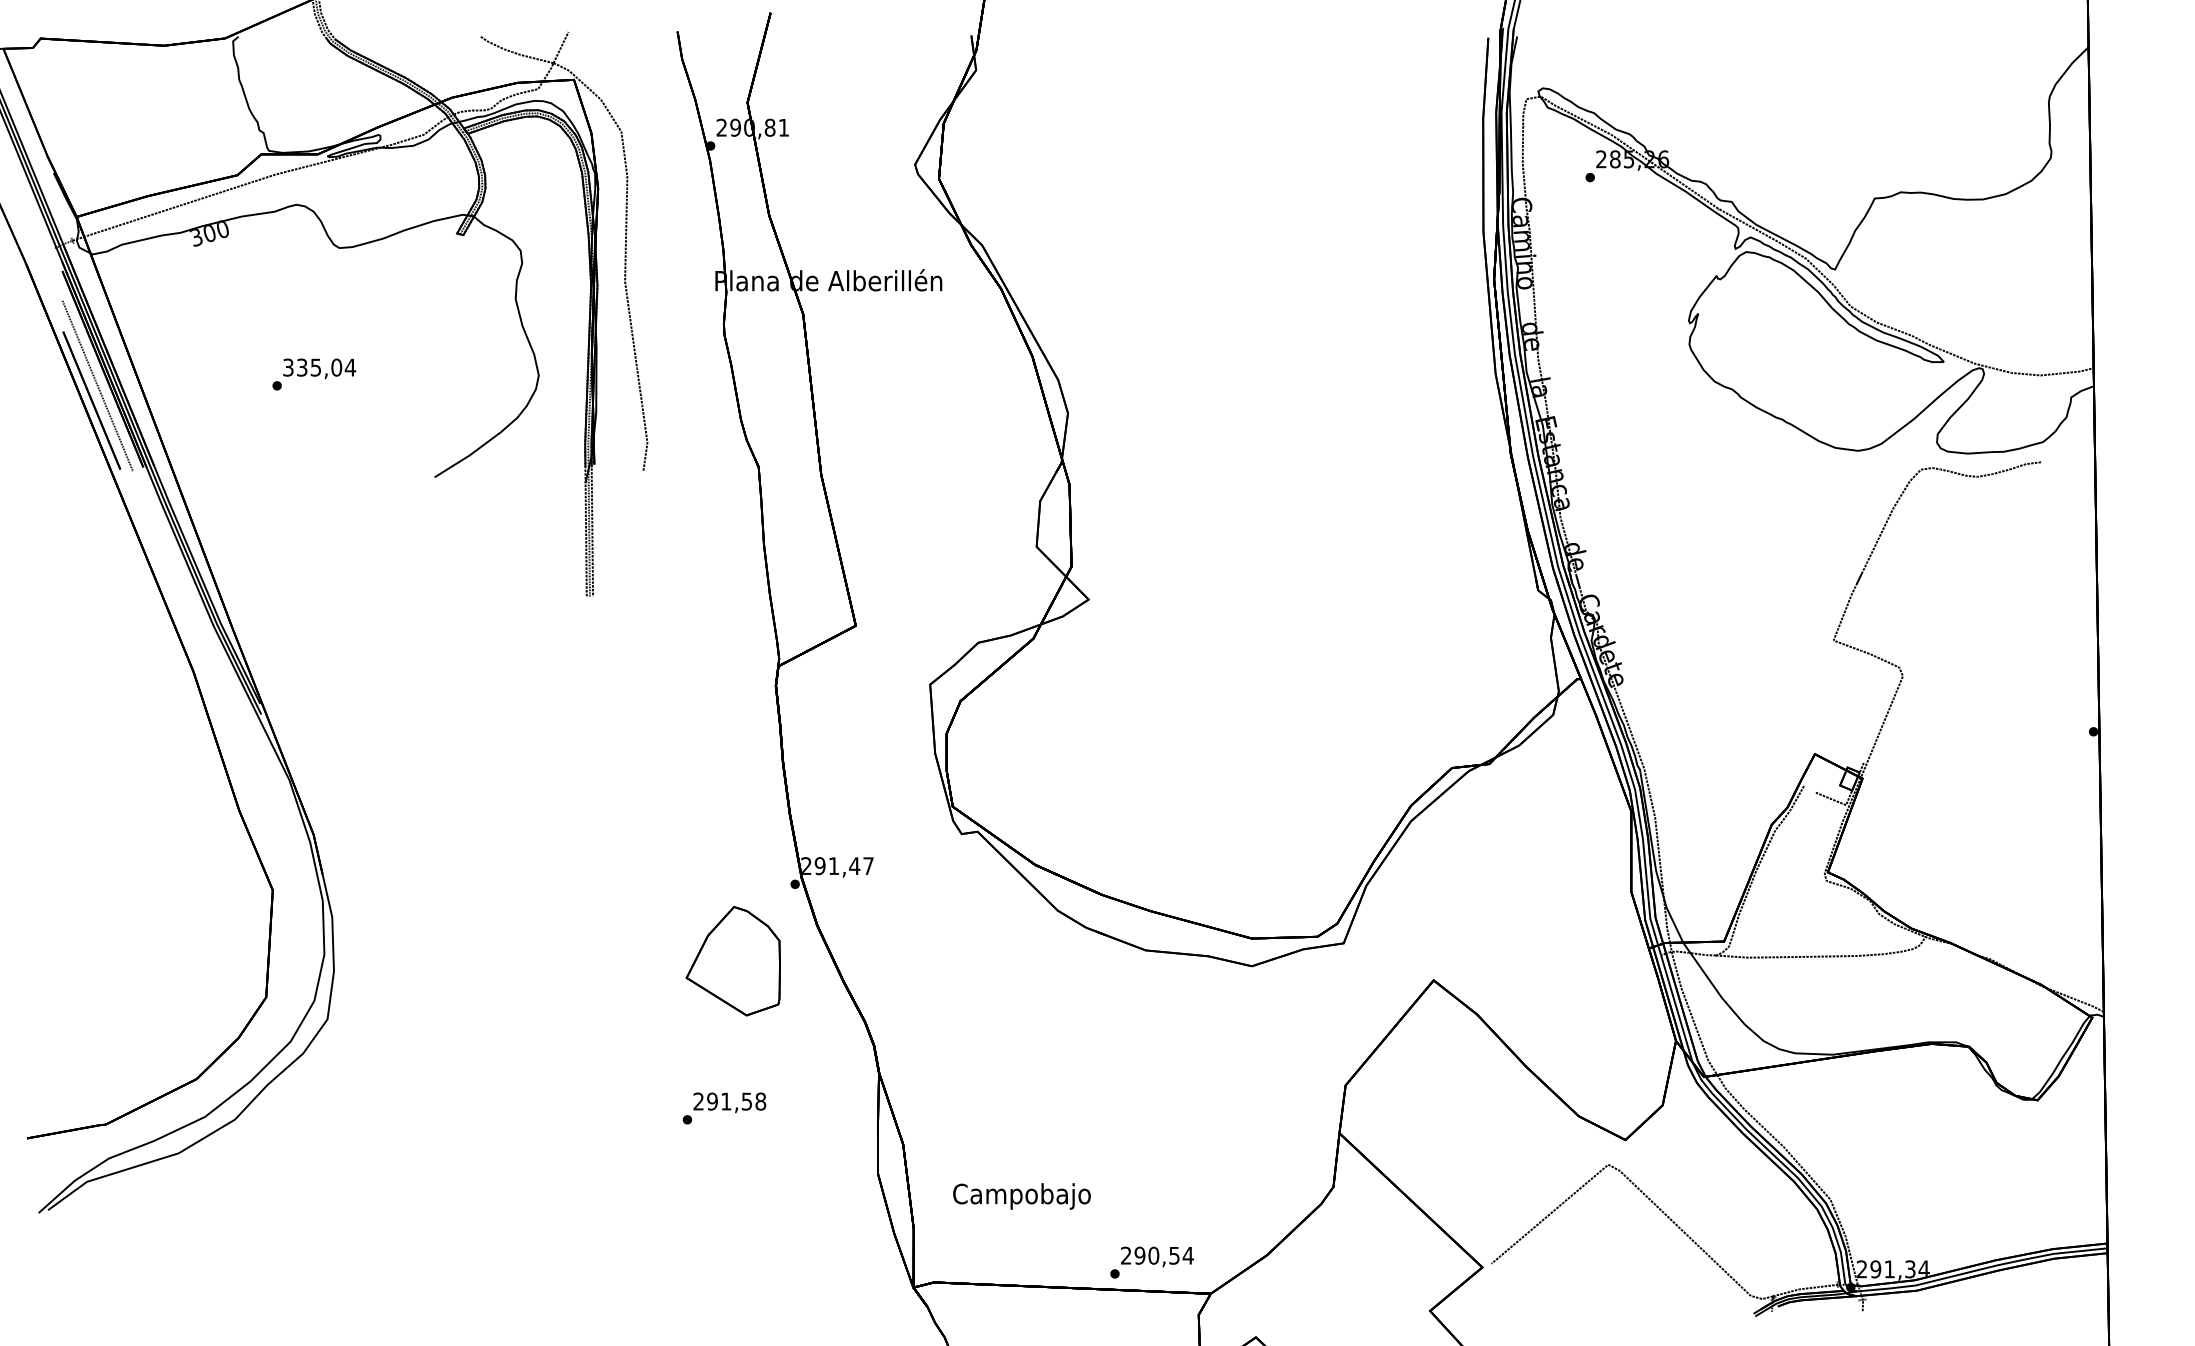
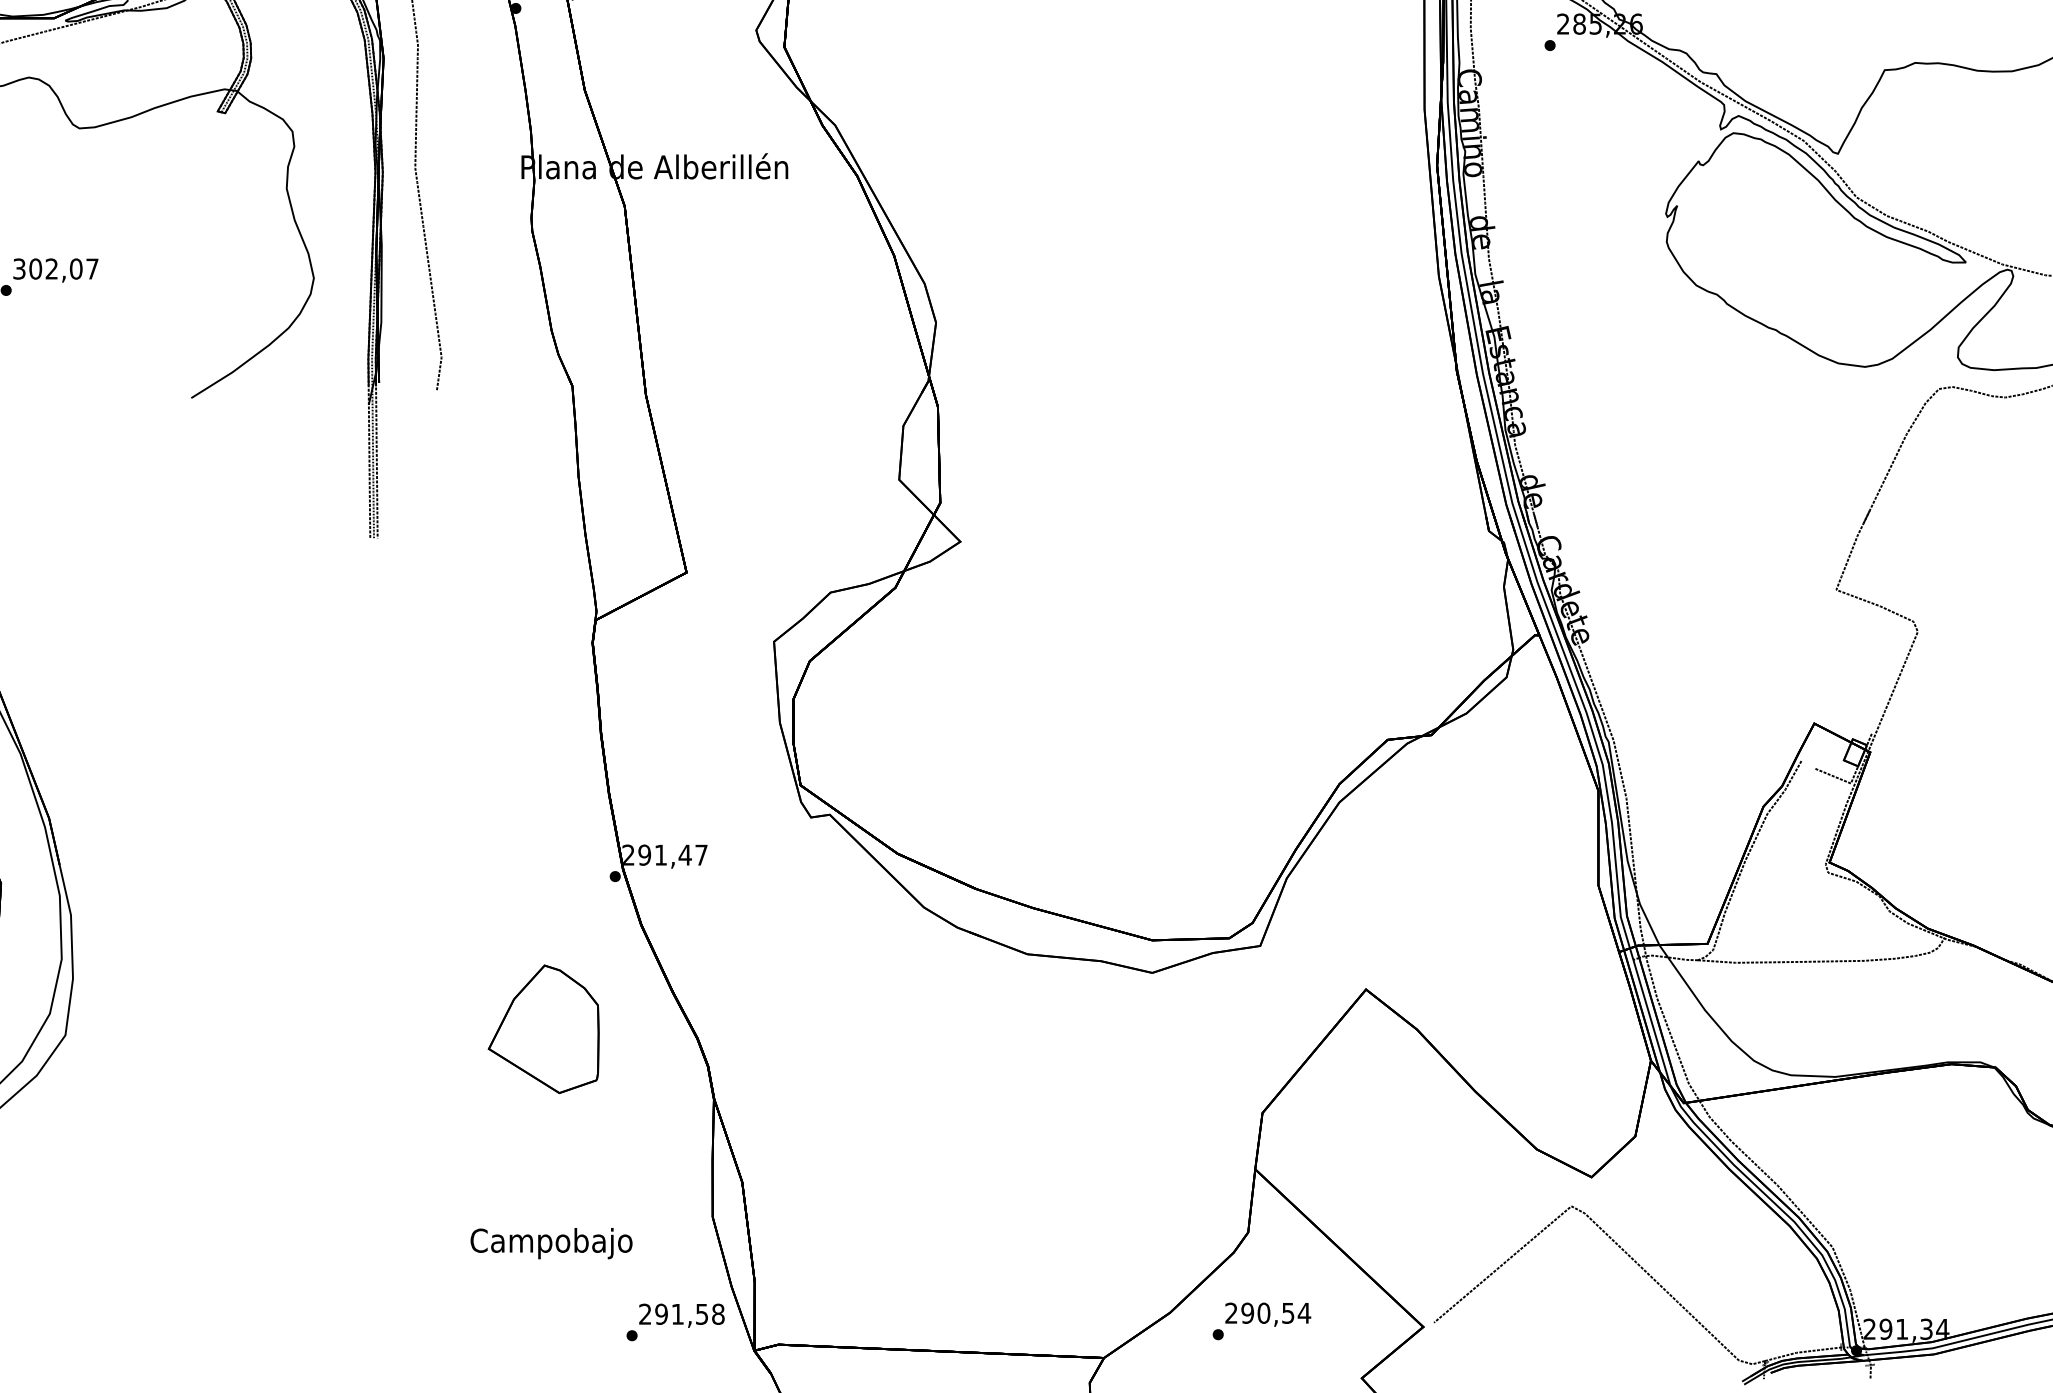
text: (326, 367) -> (64, 268), 335,04 -> 302,07
part: (732, 961) -> (542, 1029), moved
text: (724, 1108) -> (675, 1322), moved
text: (1021, 1196) -> (551, 1243), moved
text: (1151, 1262) -> (1261, 1321), moved

